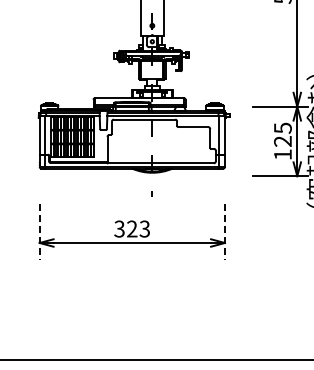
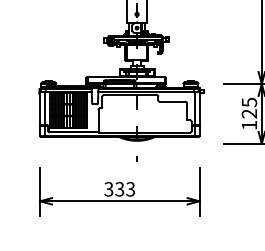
text: (131, 229) -> (119, 189), 323 -> 333
line: (39, 231) -> (39, 191), dashed -> solid
line: (224, 231) -> (199, 191), dashed -> solid

